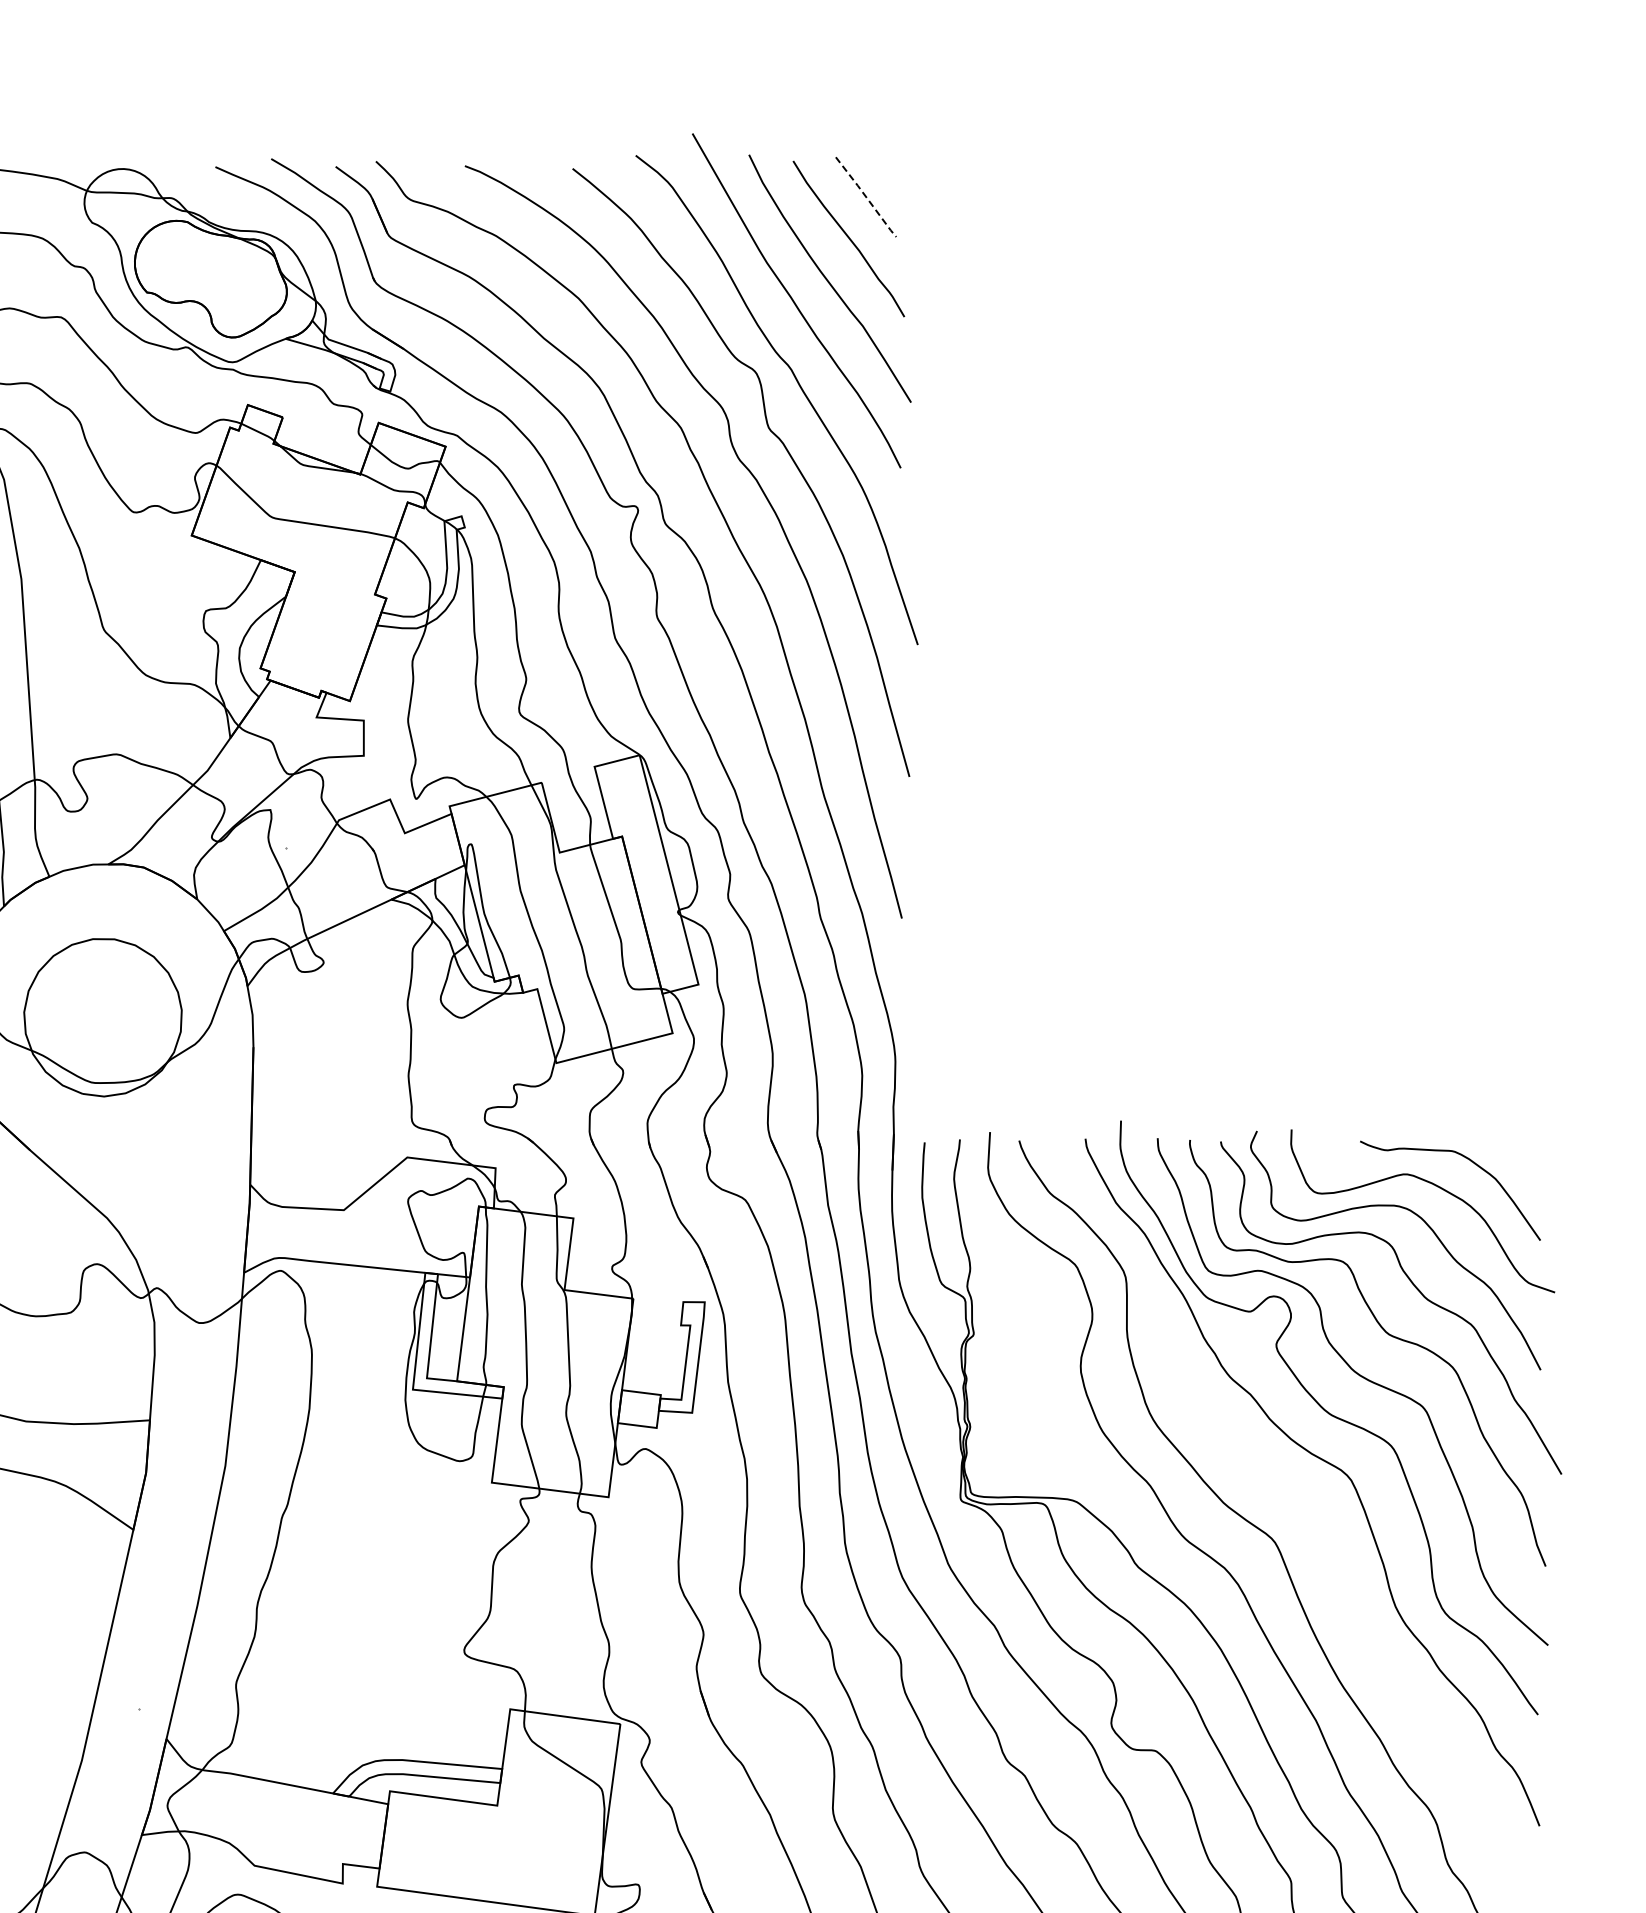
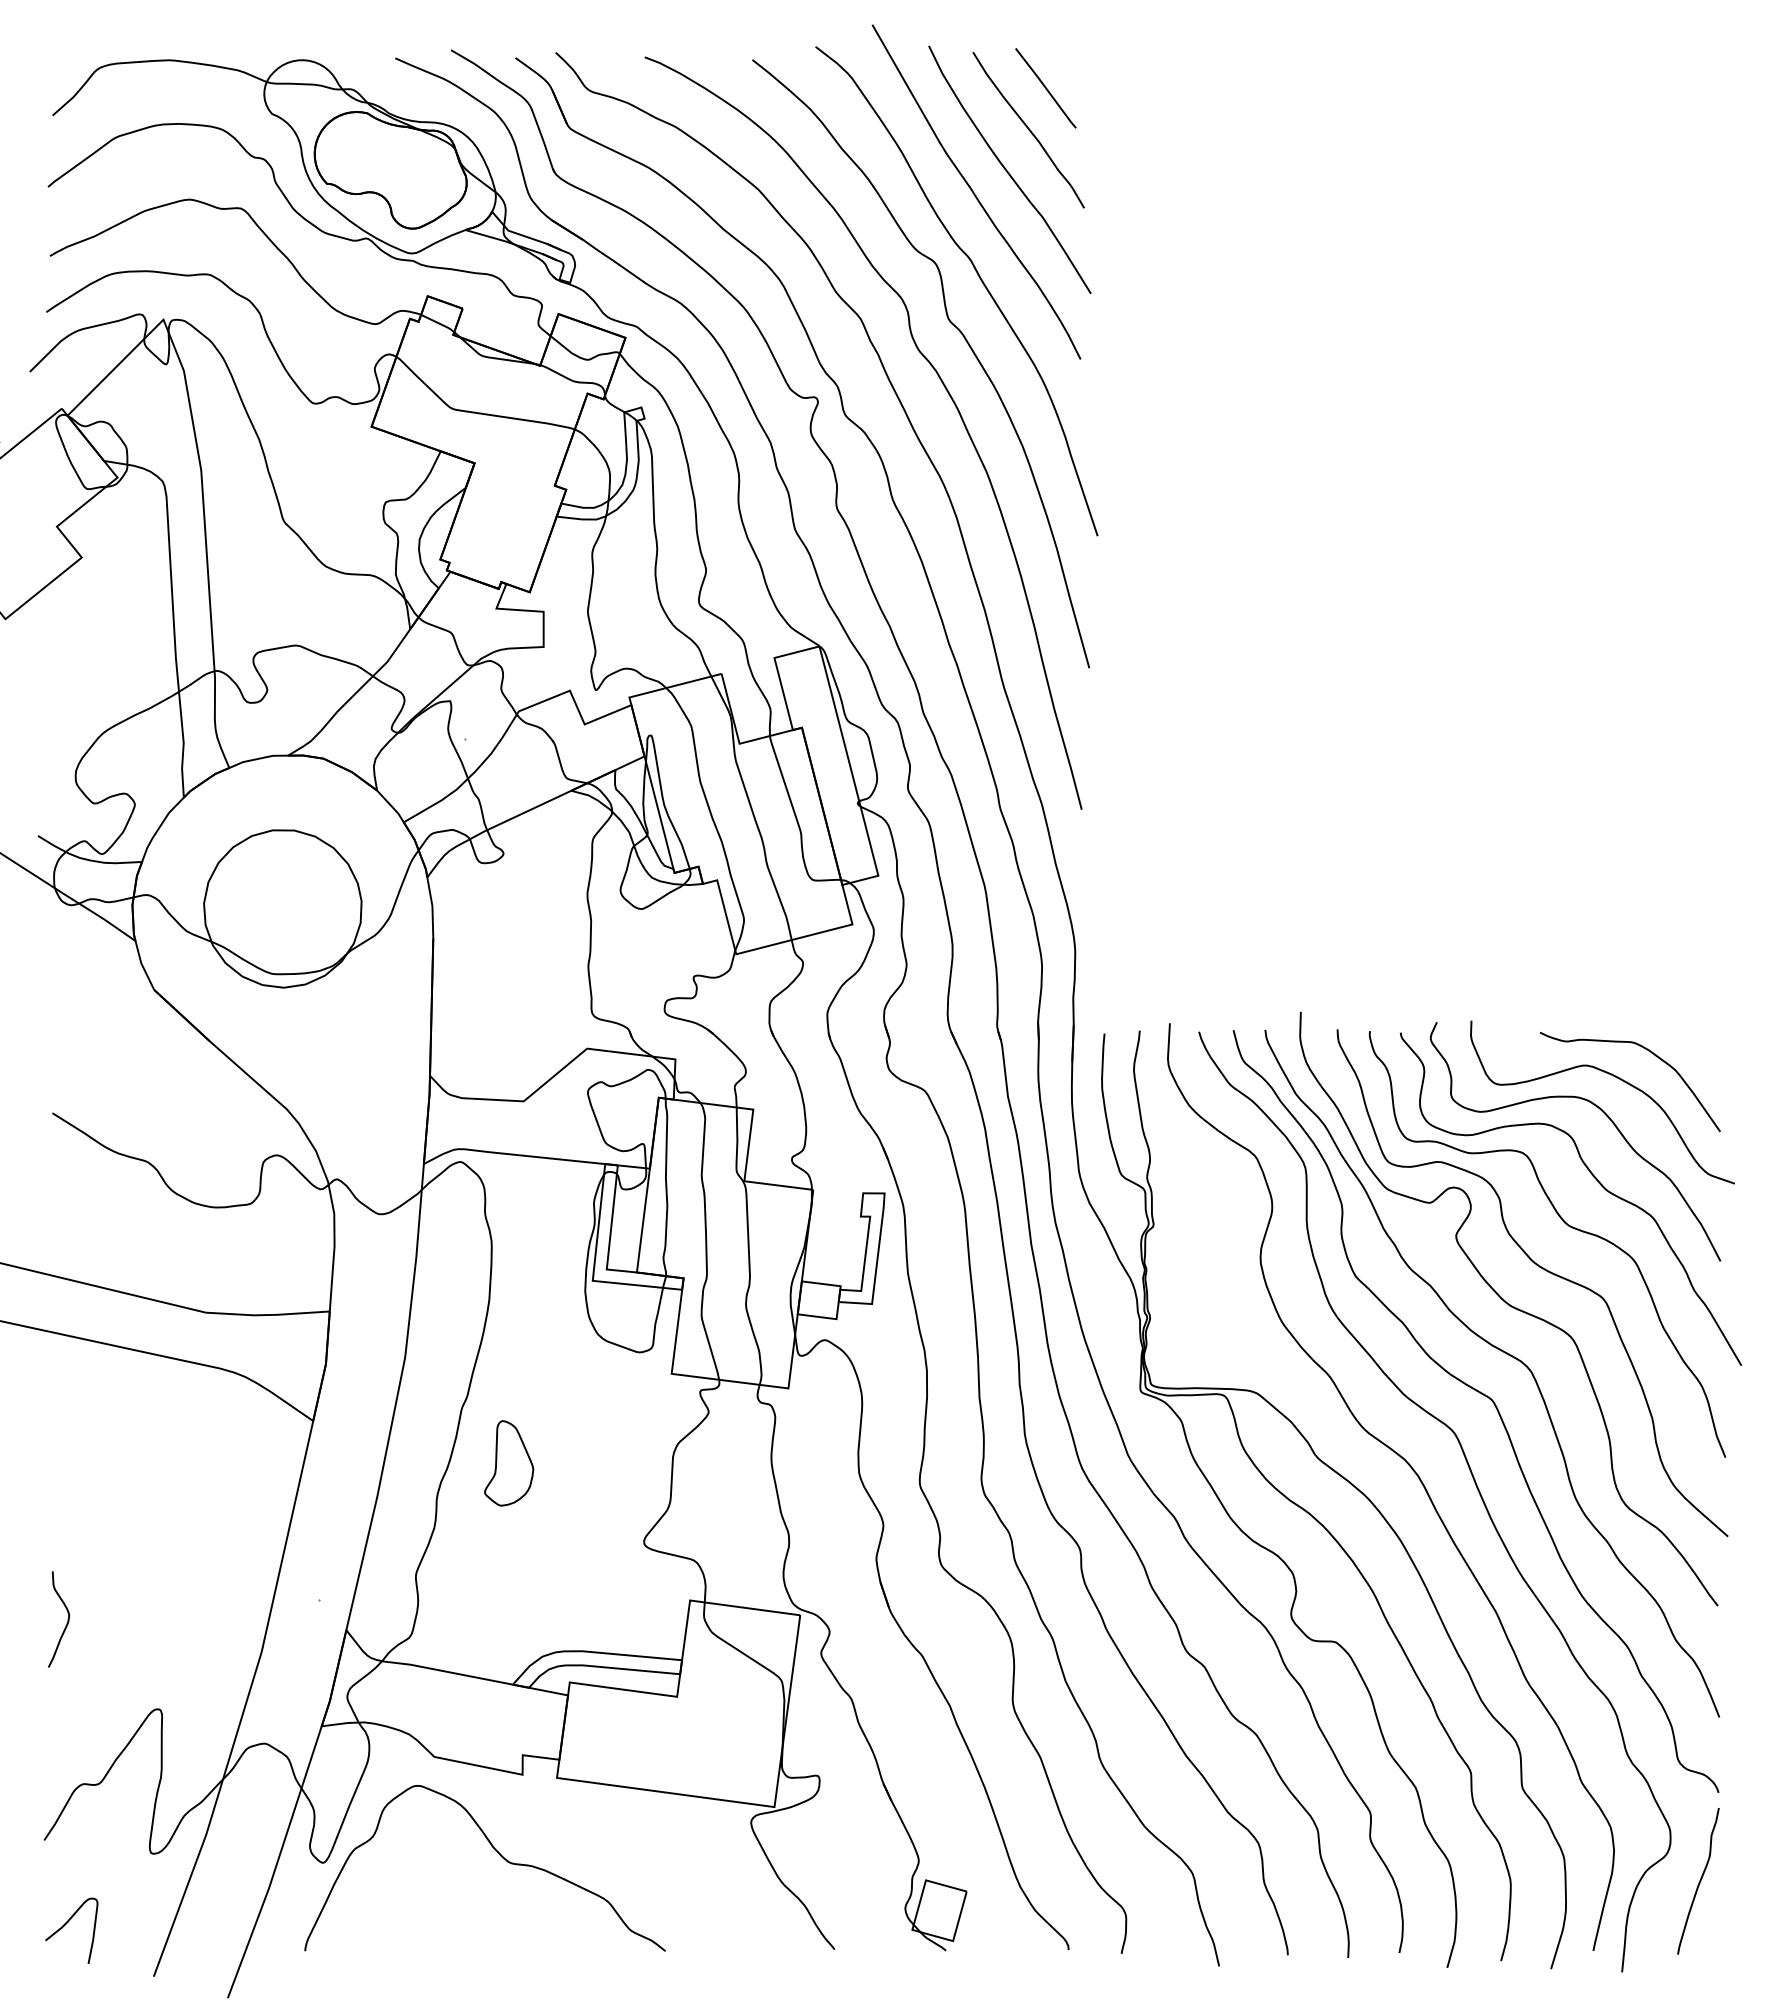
line: (866, 197) -> (1046, 88), dashed -> solid
curve: (1304, 1505) -> (1484, 1396), added
part: (329, 1572) -> (509, 1463), added

